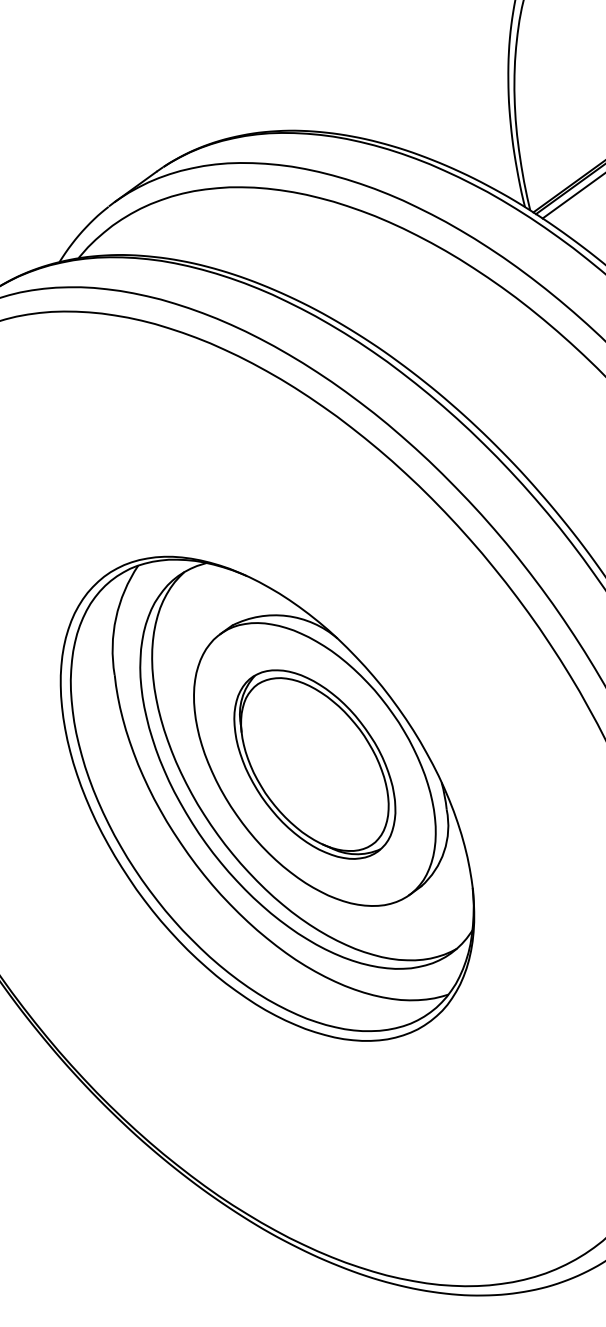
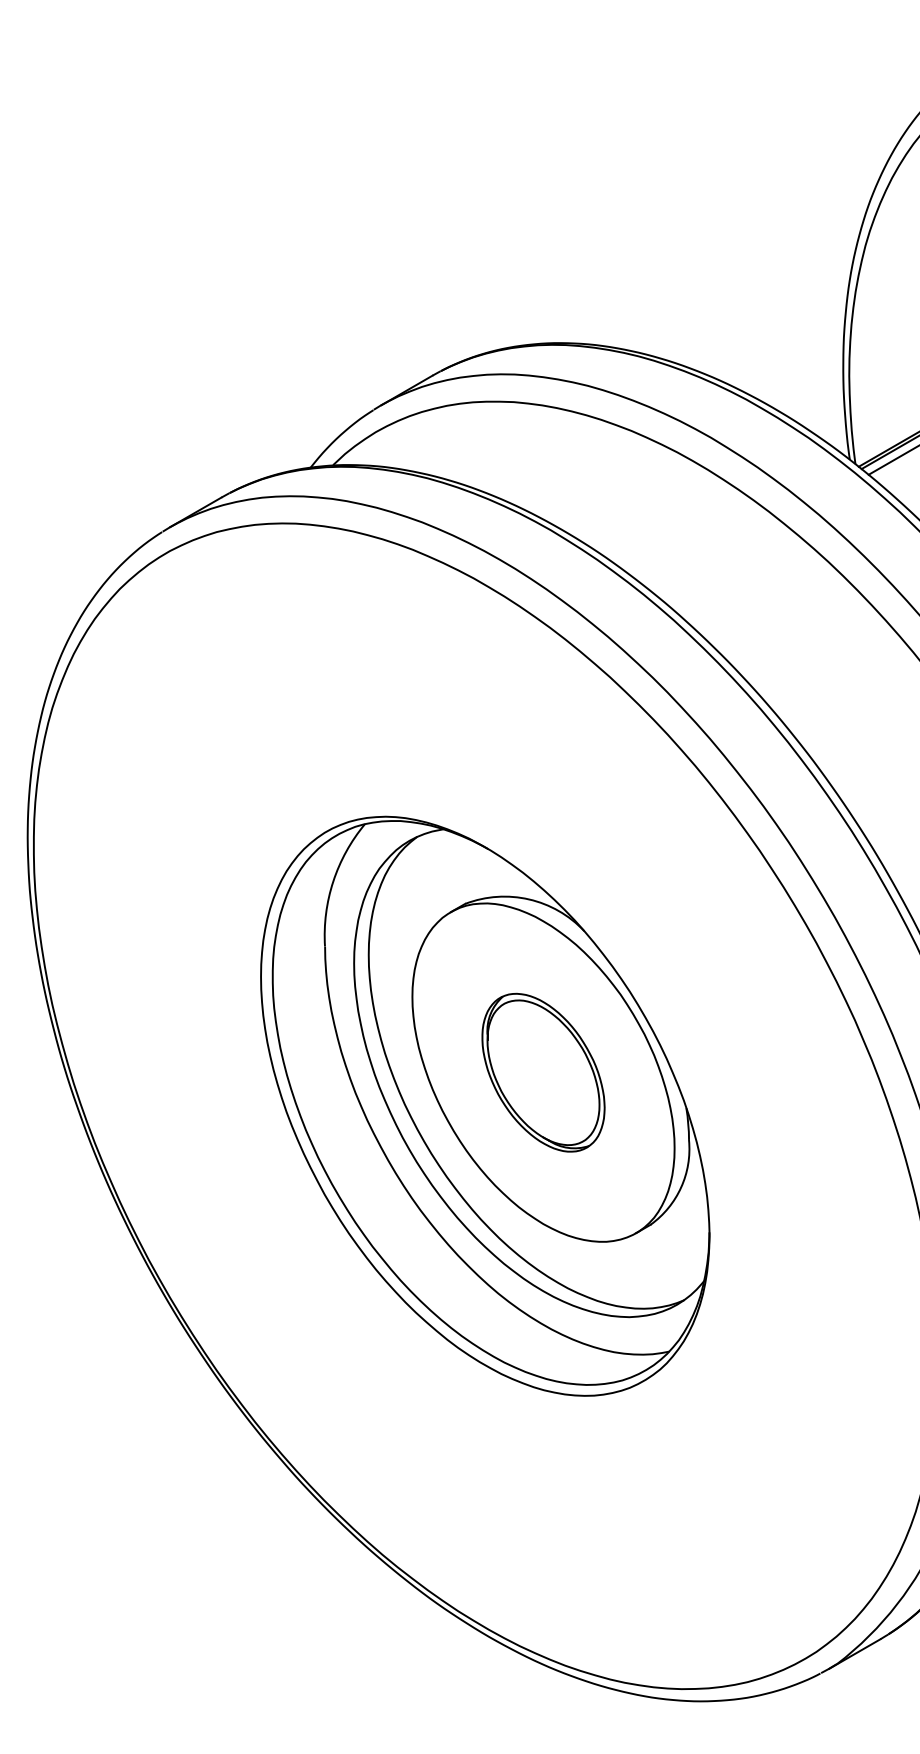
part: (314, 764) -> (543, 1072), size x0.7

